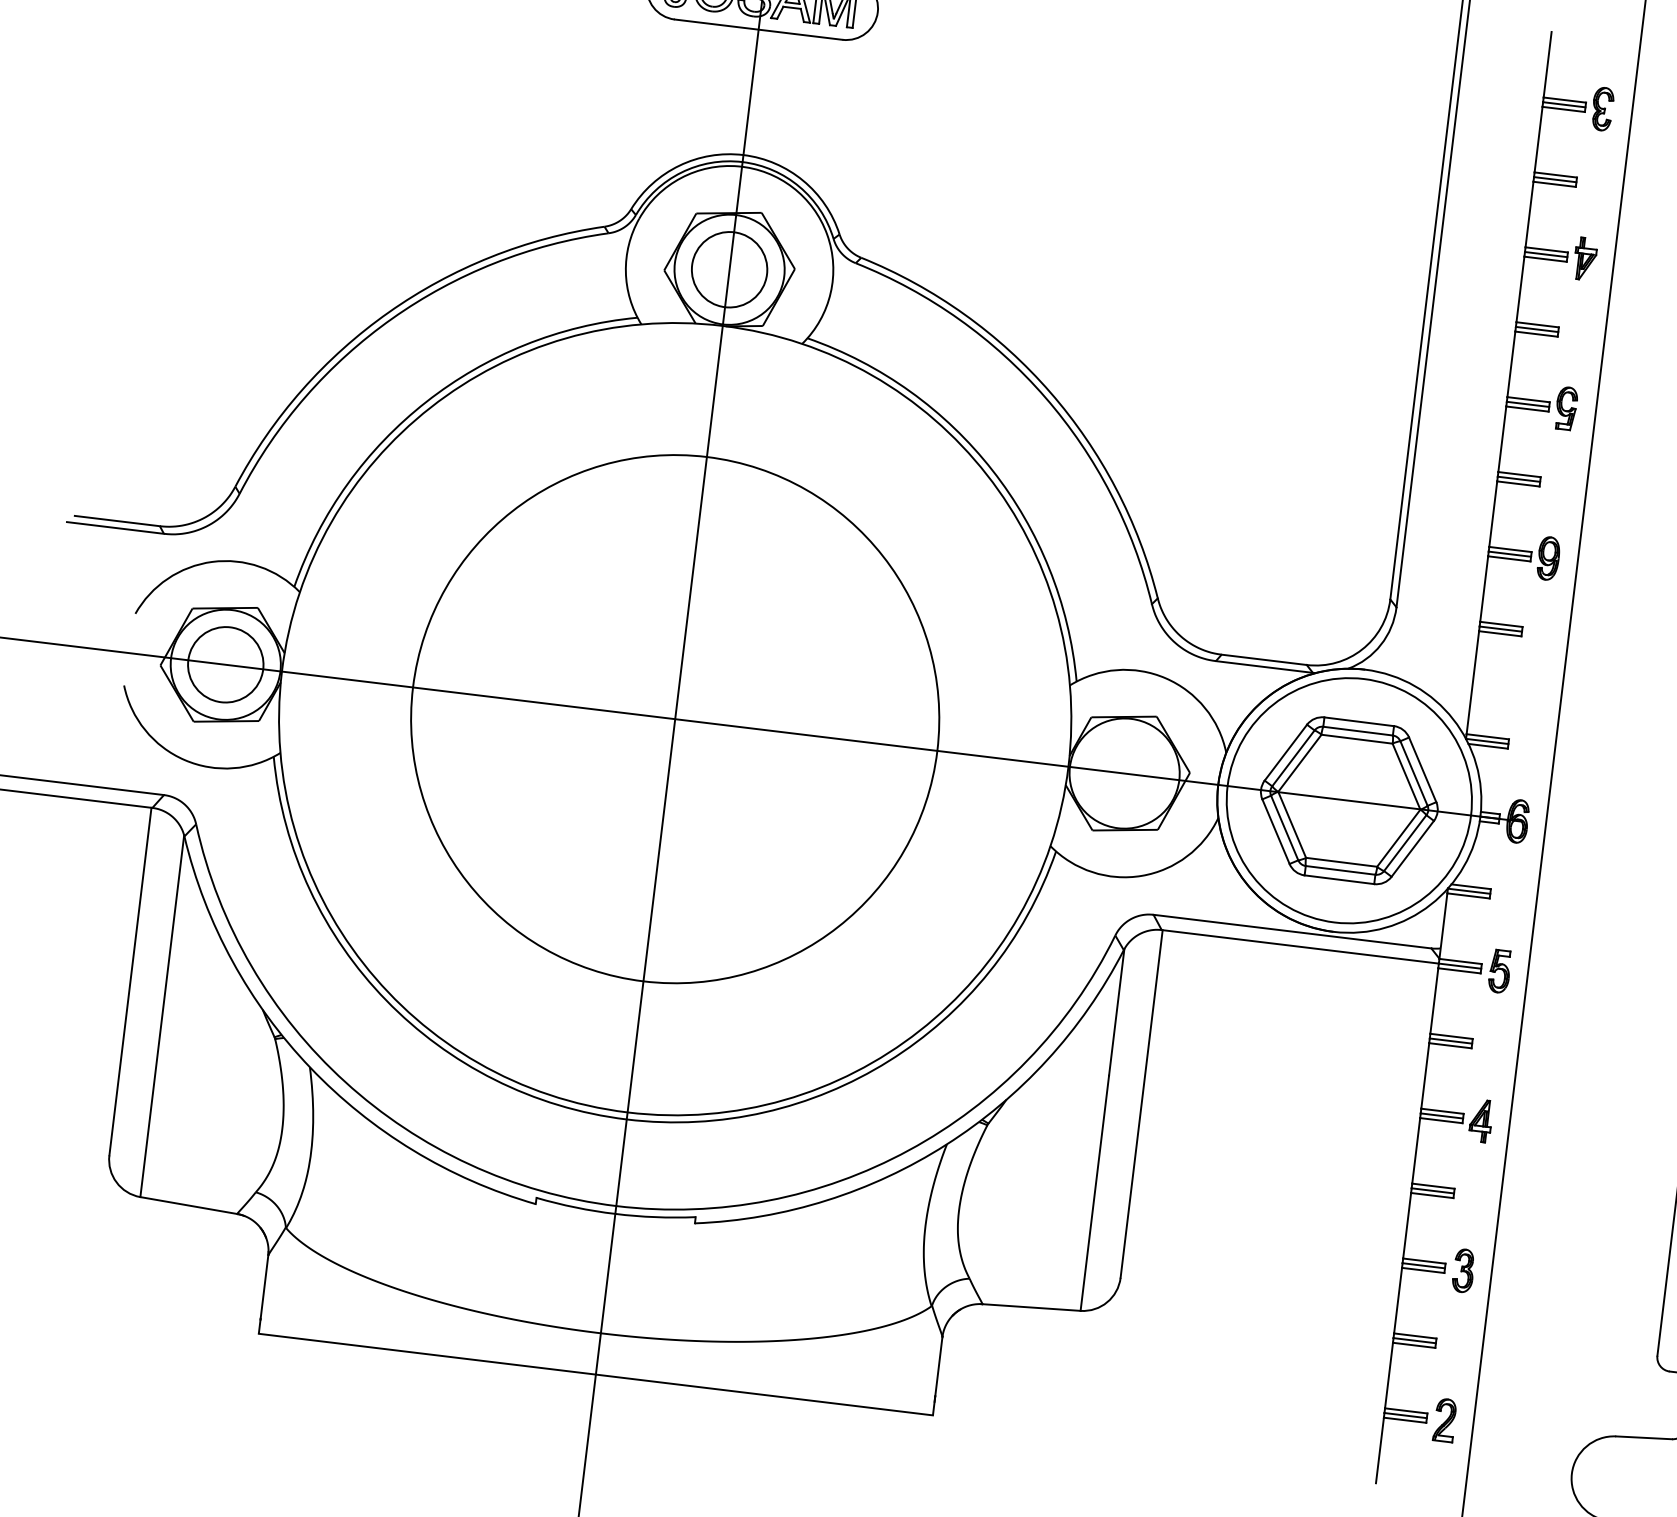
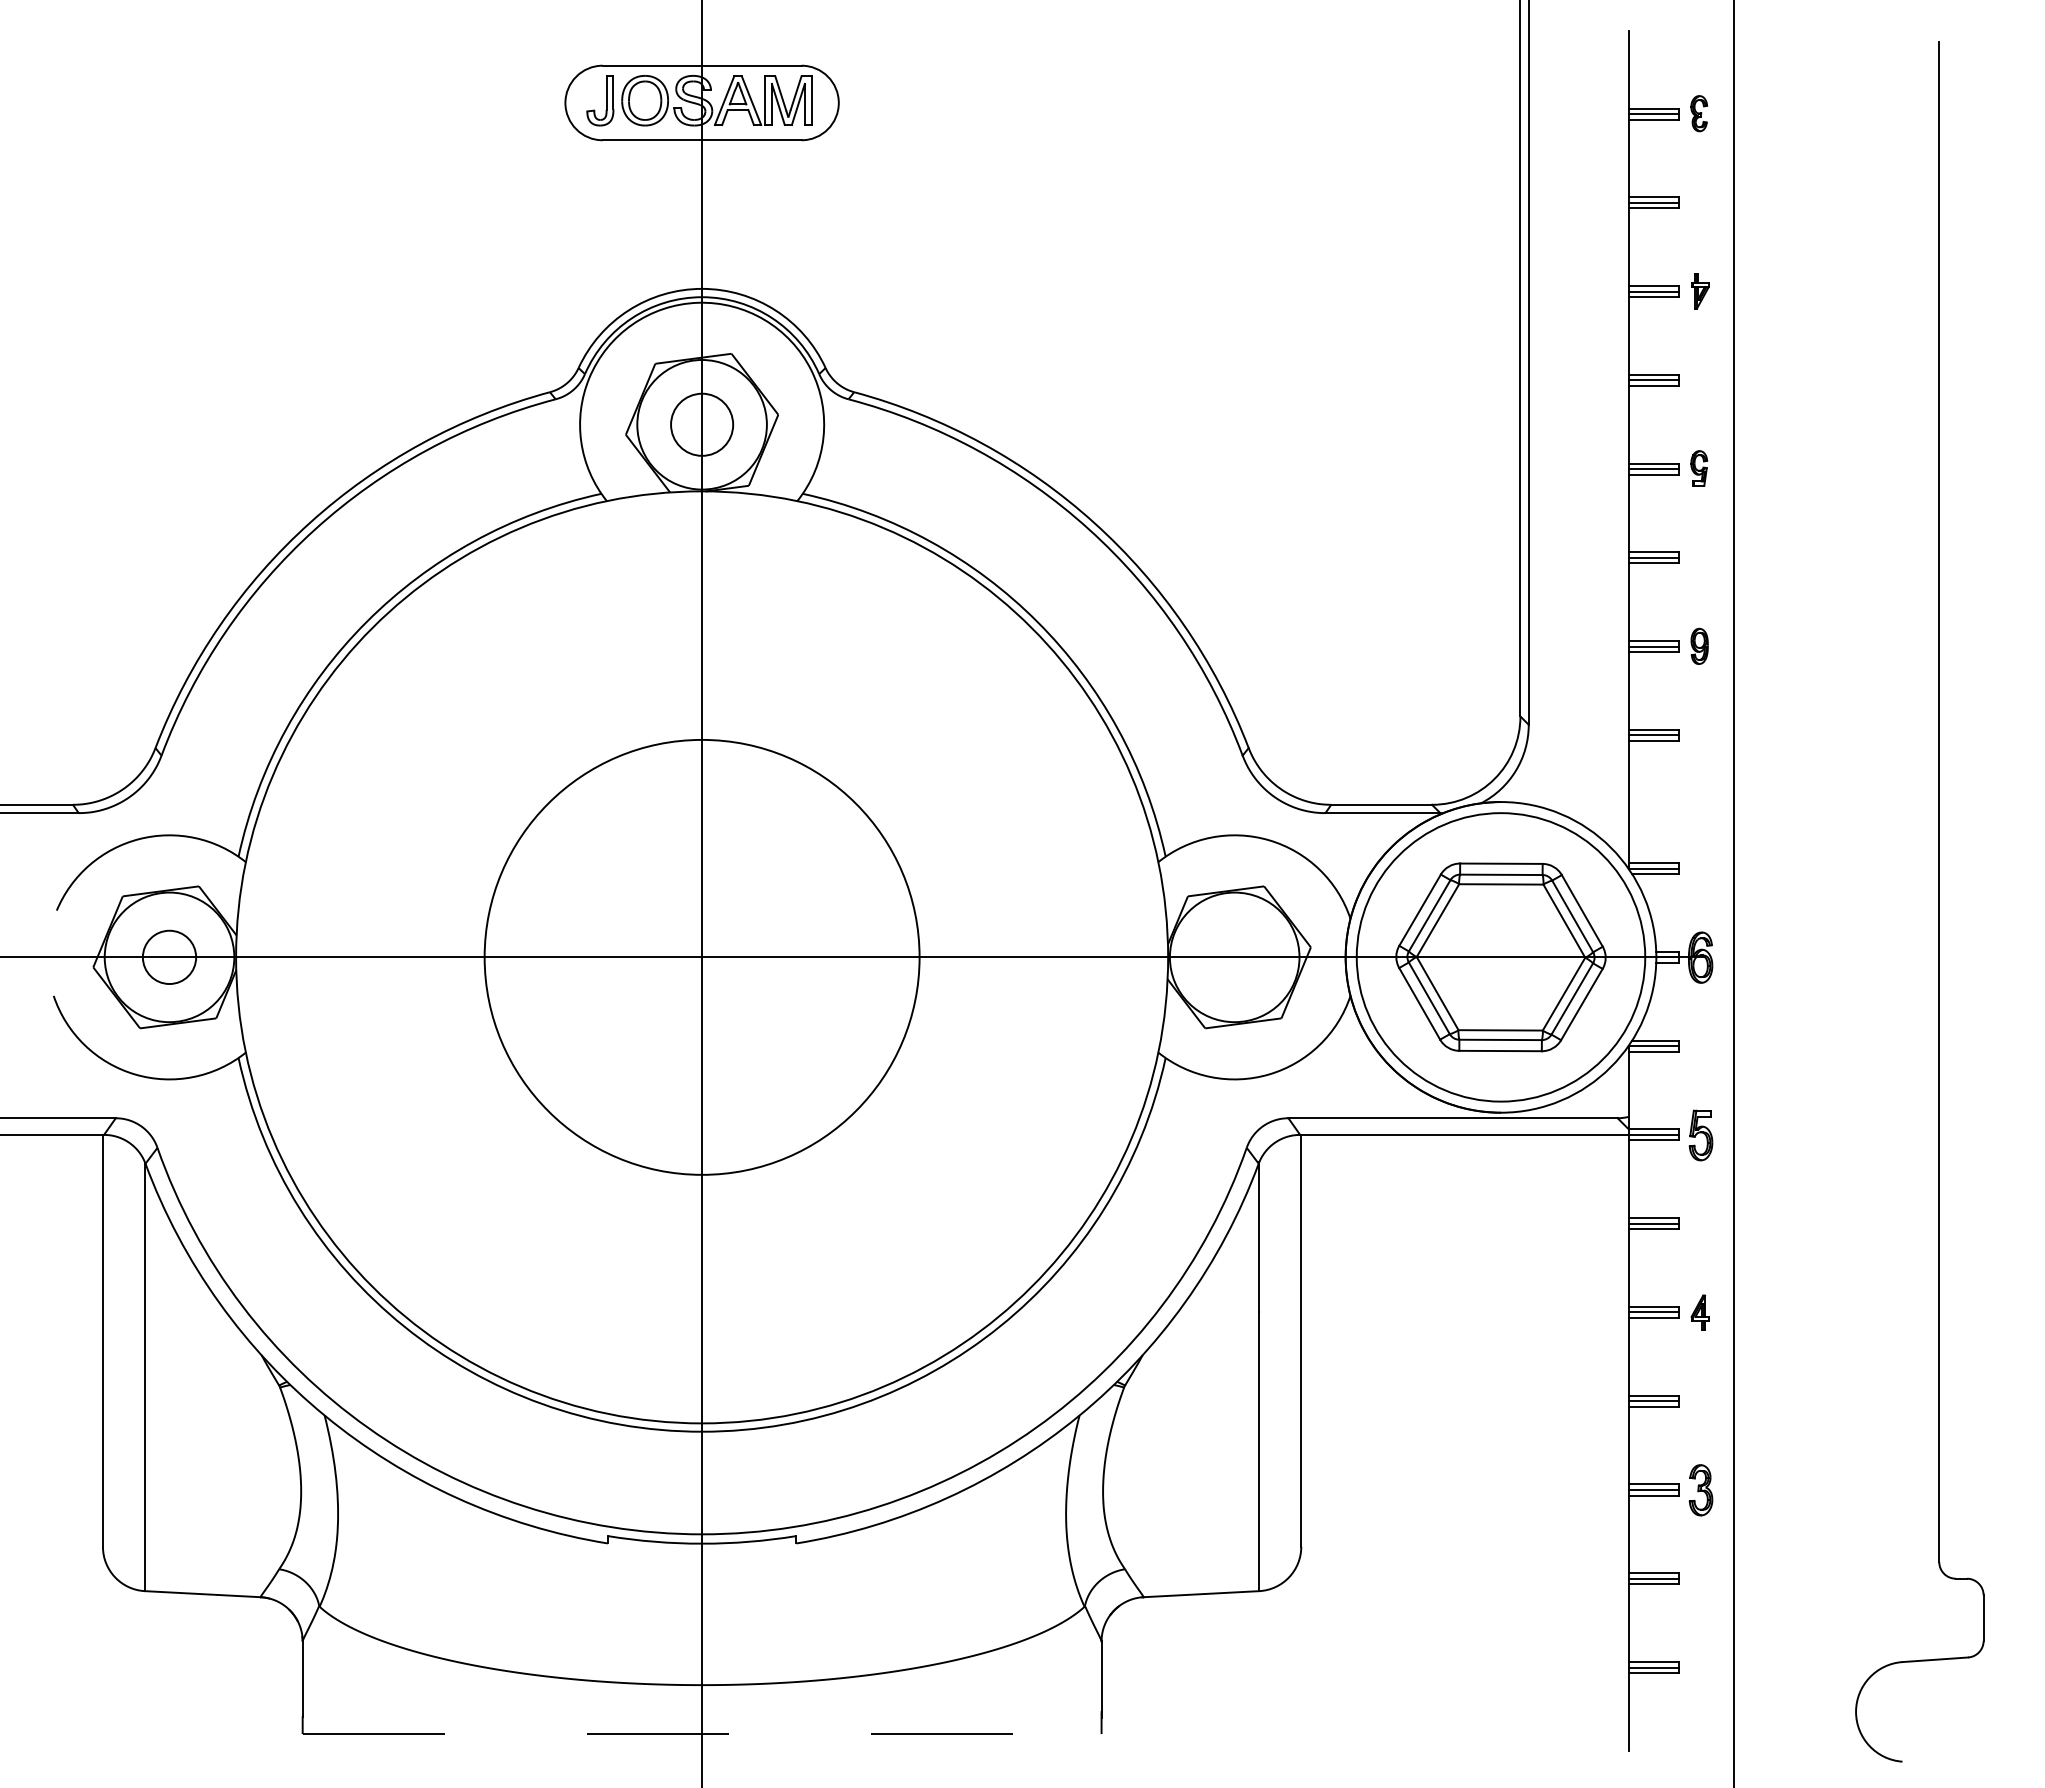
part: (1603, 108) -> (1699, 113), size x0.7
part: (1585, 259) -> (1700, 291), size x0.7
circle: (729, 269) -> (701, 424), size x0.7
part: (1566, 408) -> (1699, 468), size x0.7
part: (1548, 558) -> (1699, 646), size x0.7
circle: (225, 664) -> (169, 957), size x0.6
circle: (674, 719) -> (701, 957), size x0.7
part: (1480, 1120) -> (1699, 1312), size x0.7
line: (596, 1374) -> (702, 1734), solid -> dashed
part: (1445, 1419) -> (1700, 1666), removed

